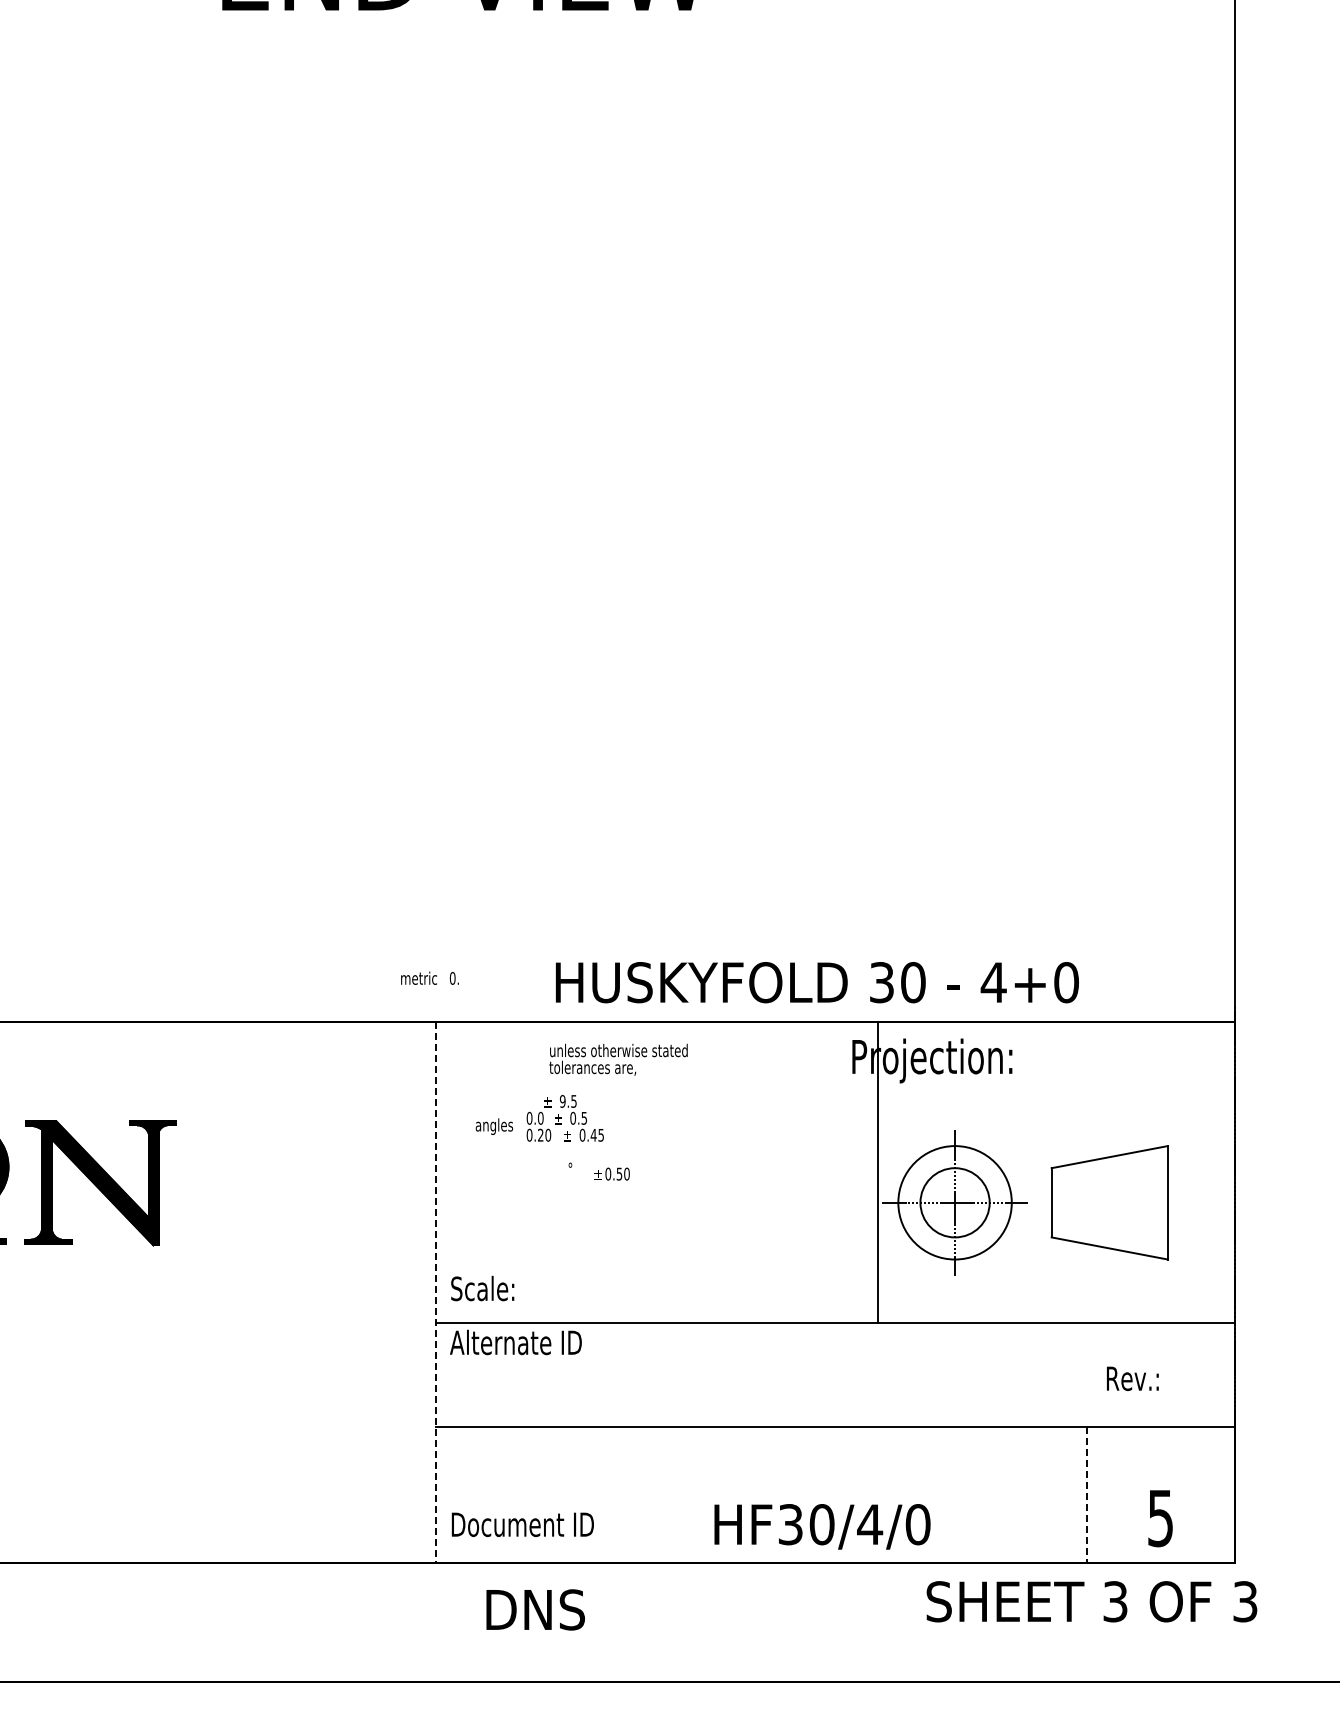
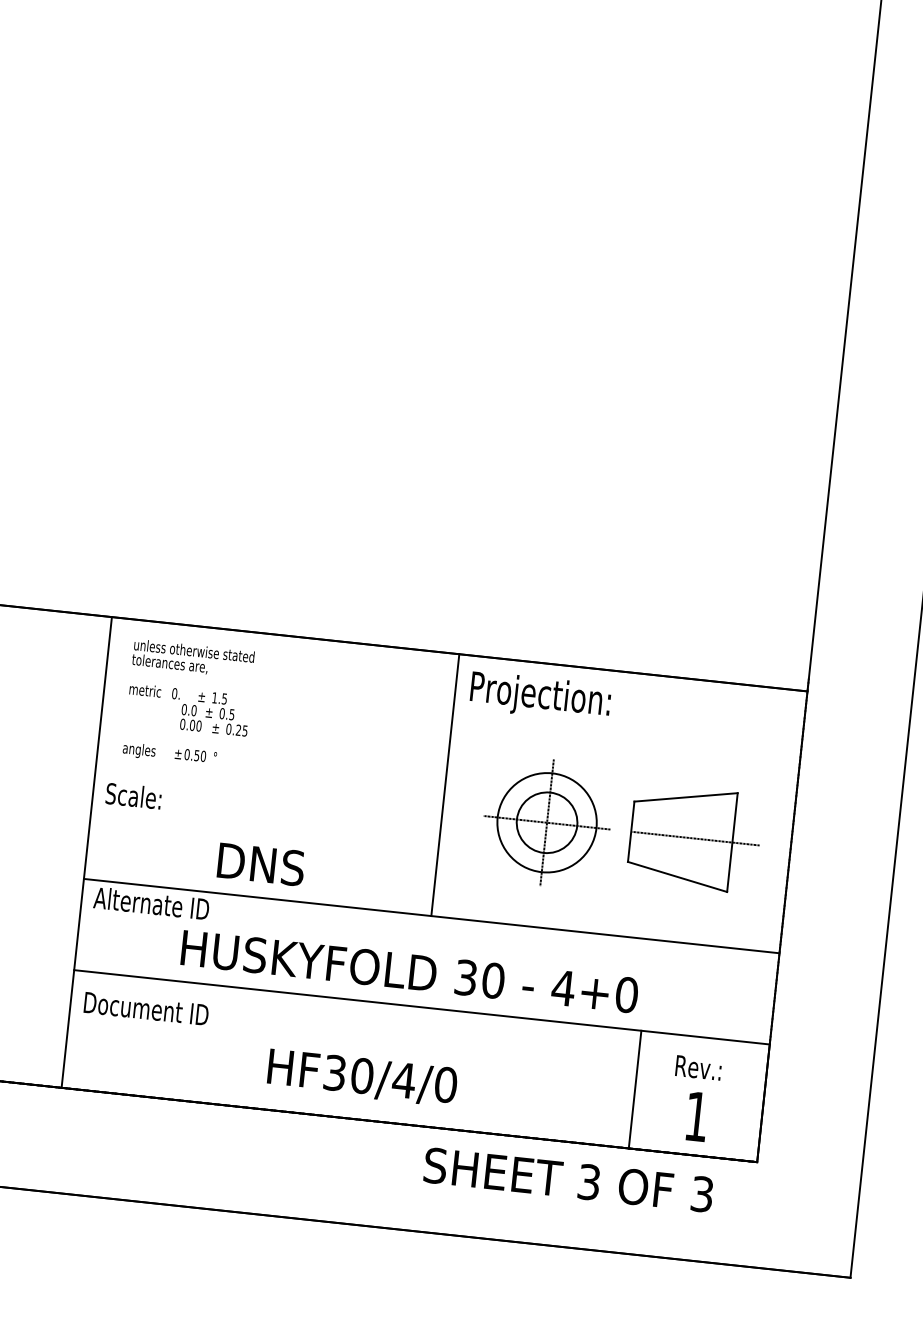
text: (429, 977) -> (154, 690), moved
text: (817, 982) -> (409, 971), moved
text: (618, 1059) -> (193, 658), moved
text: (562, 1101) -> (214, 697), 9.5 -> 1.5
text: (494, 1126) -> (139, 750), moved
text: (540, 1134) -> (192, 724), 0.20 -> 0.00
text: (593, 1134) -> (238, 729), 0.45 -> 0.25
line: (878, 1172) -> (445, 785), moved
text: (611, 1173) -> (190, 754), moved
line: (1125, 1202) -> (695, 838), added
text: (482, 1288) -> (133, 795), moved
line: (436, 1292) -> (87, 852), dashed -> solid
text: (1132, 1378) -> (698, 1067), moved
line: (1087, 1495) -> (635, 1090), dashed -> solid
text: (1160, 1518) -> (696, 1116), 5 -> 1
text: (522, 1524) -> (146, 1008), moved
text: (822, 1526) -> (362, 1077), moved
text: (1091, 1601) -> (568, 1179), moved
text: (535, 1609) -> (261, 864), moved

